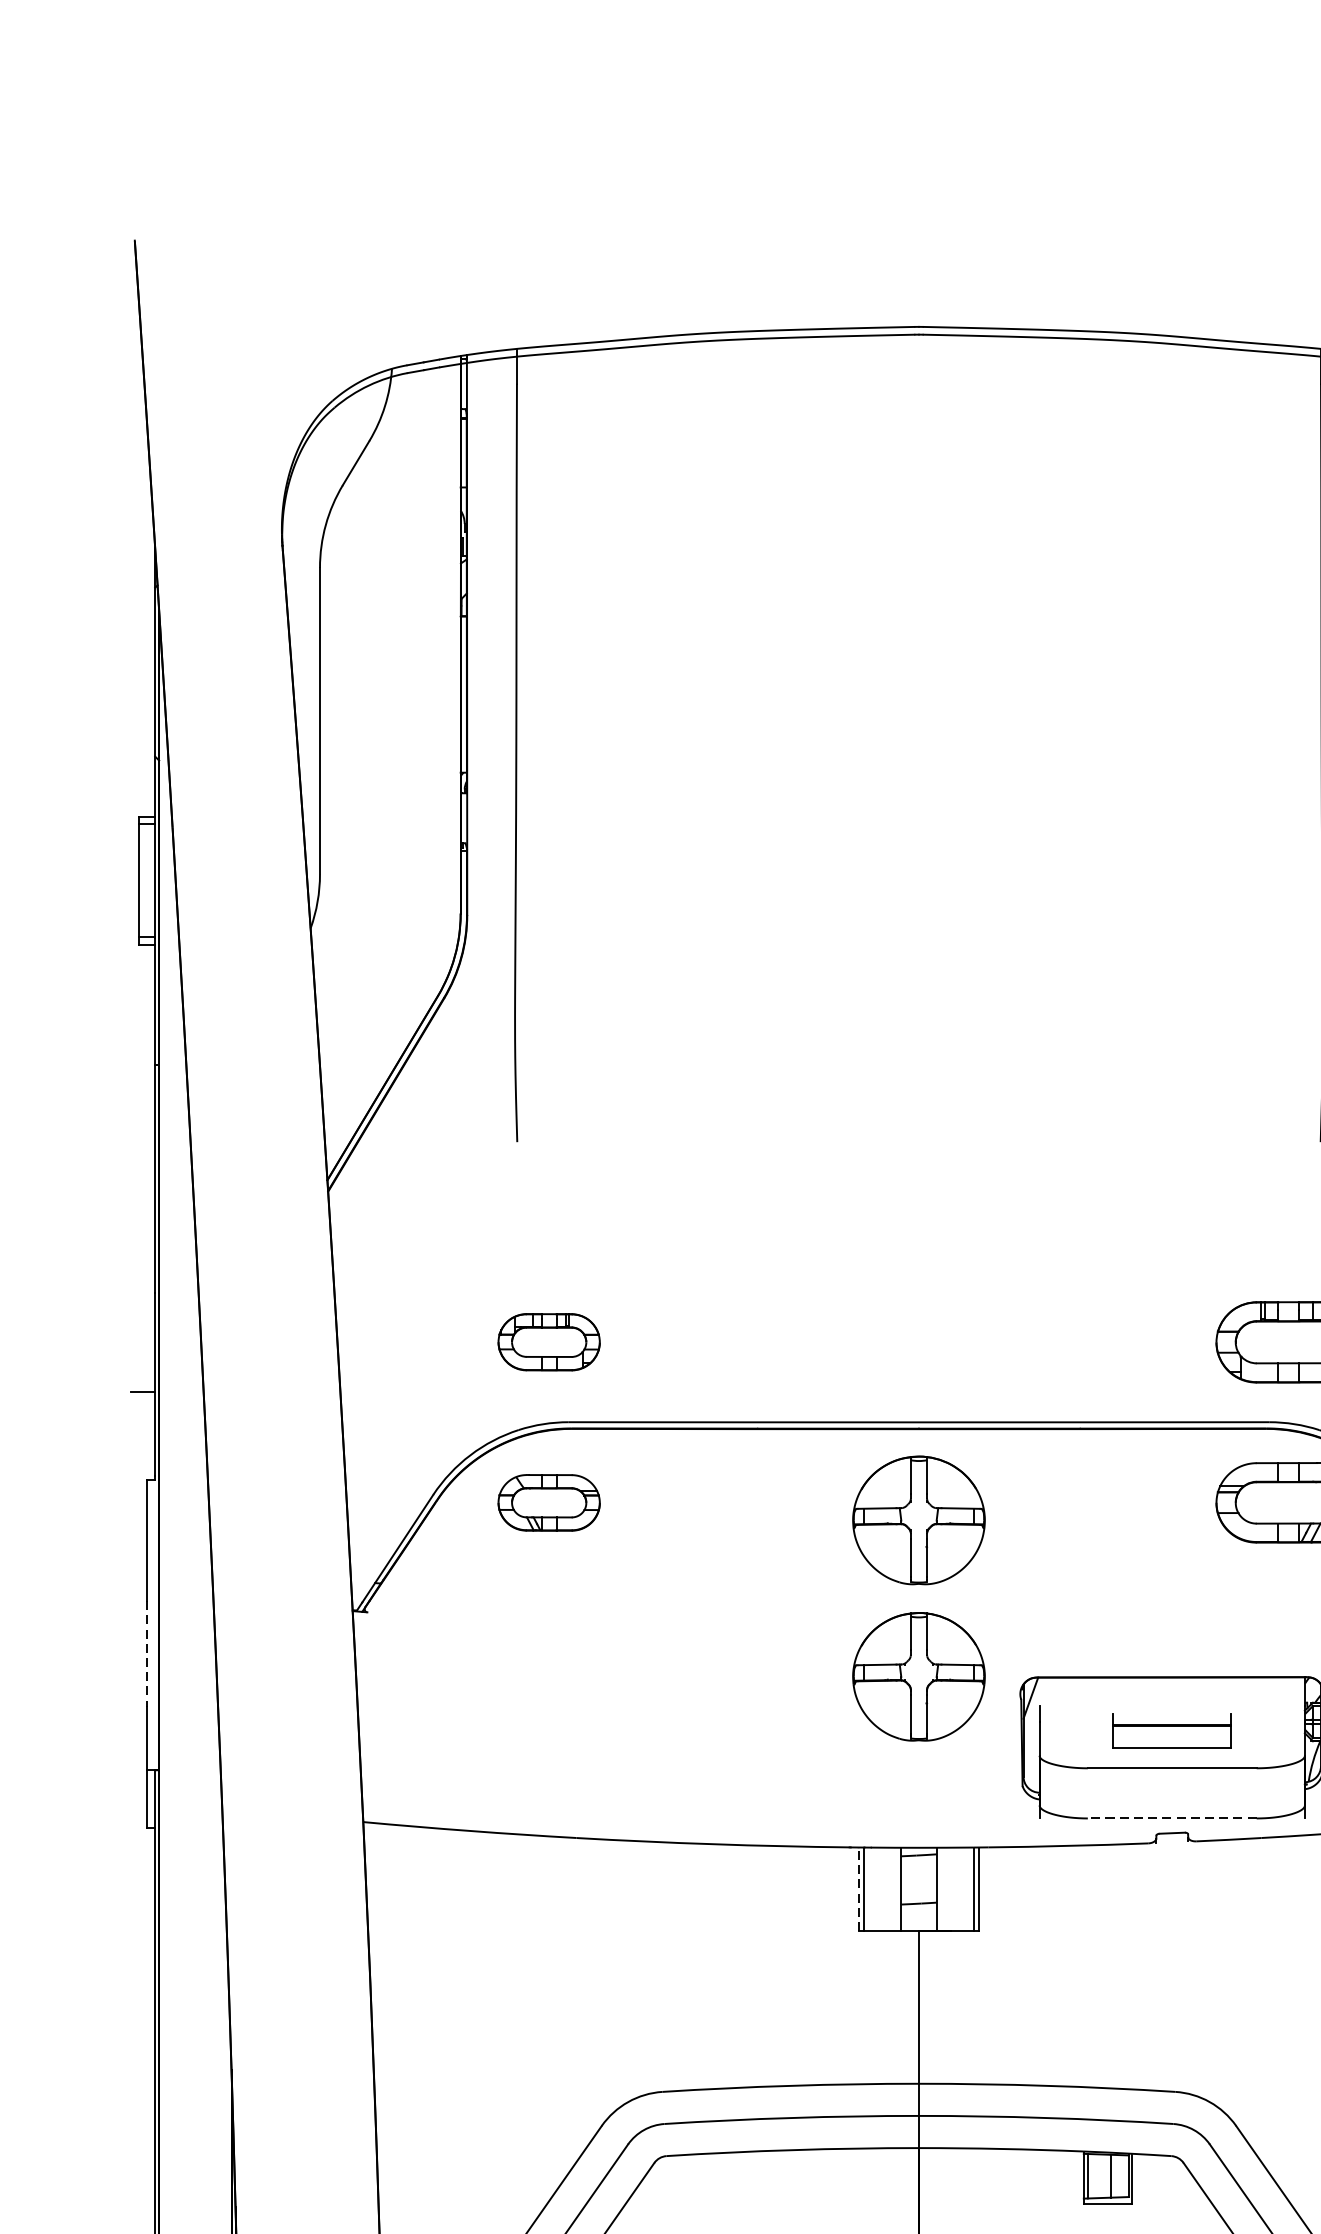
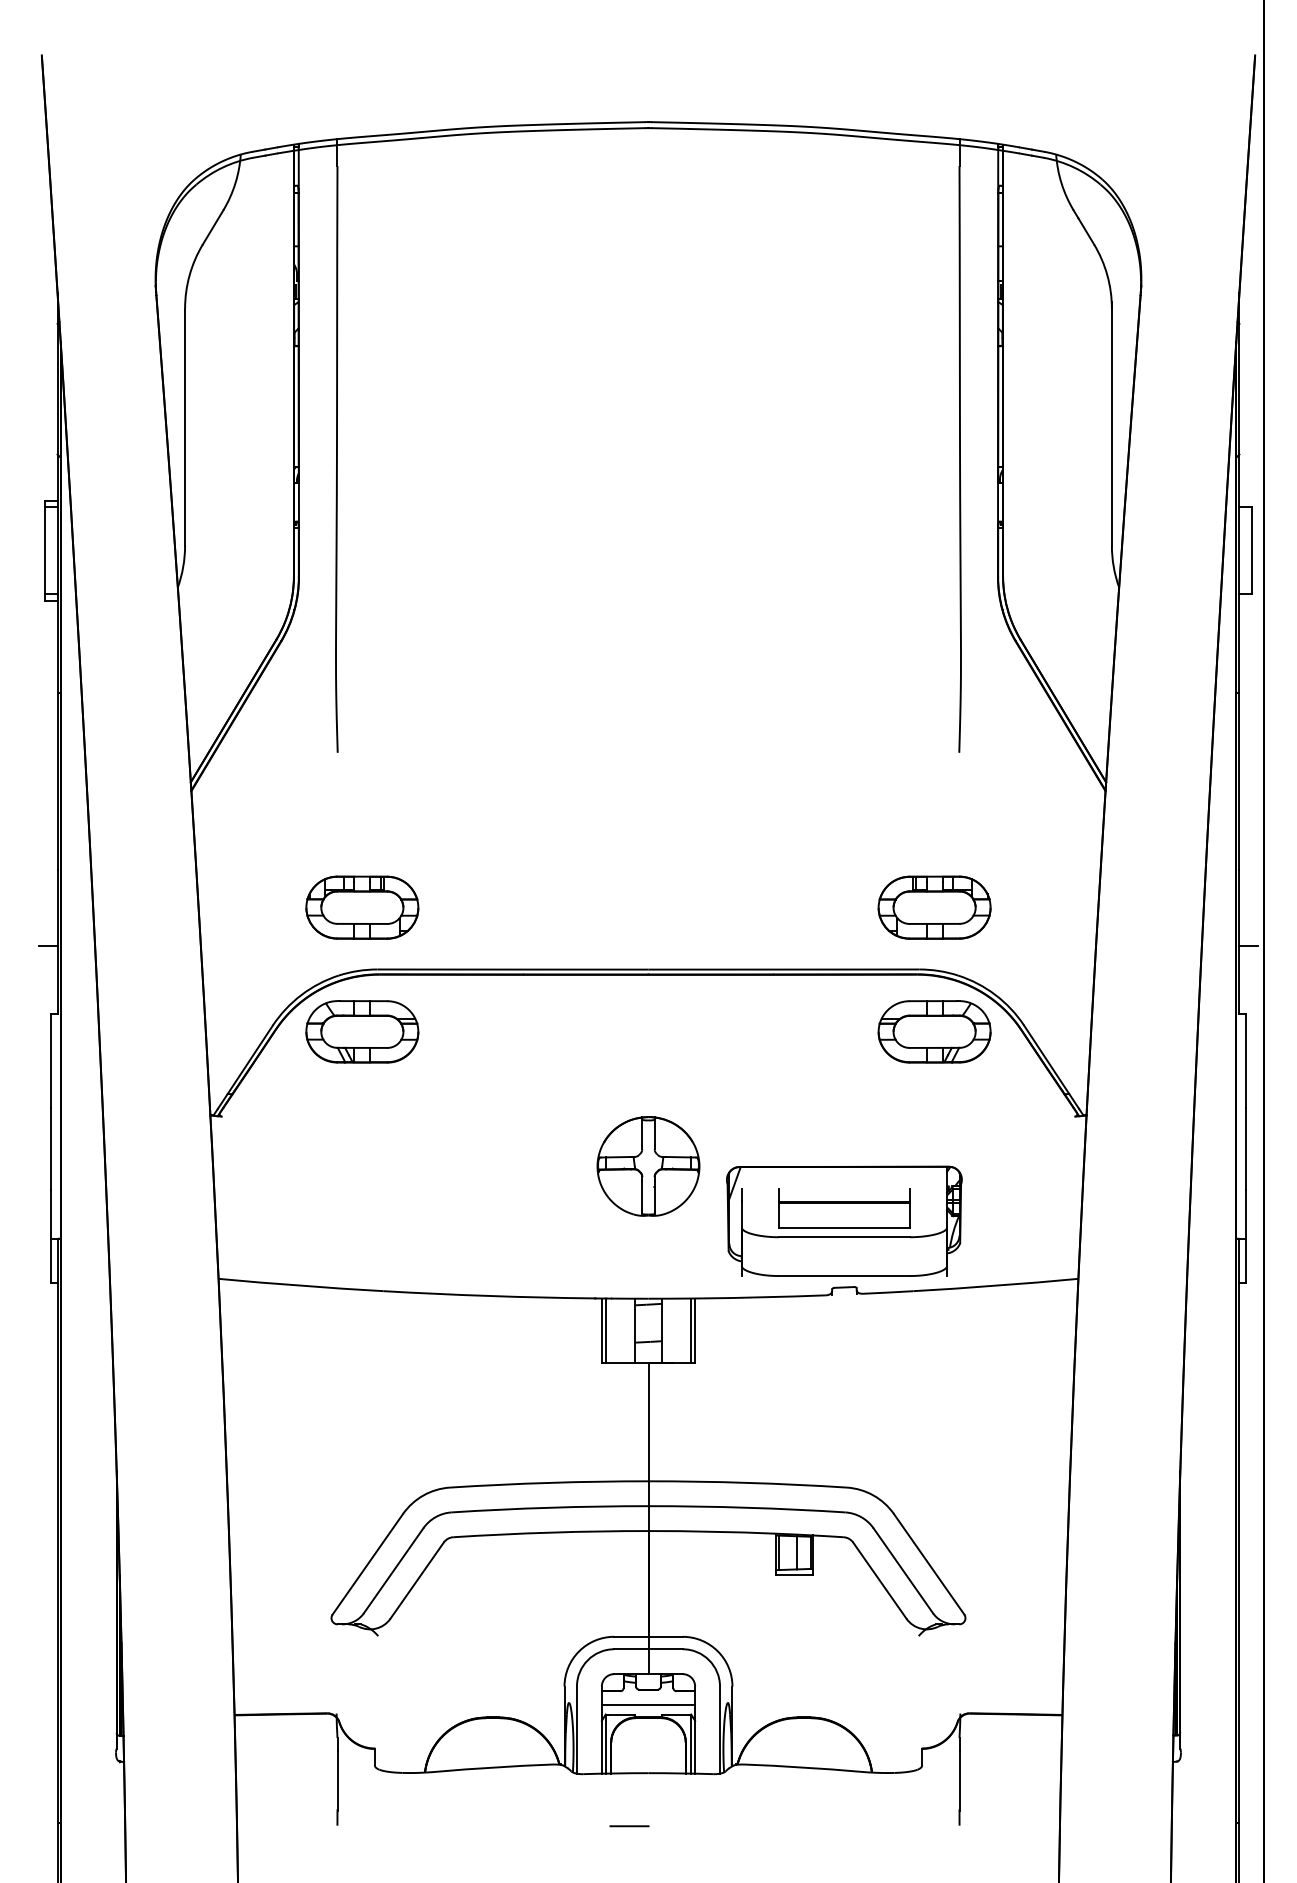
part: (549, 1342) -> (362, 907), size x1.43
part: (549, 1502) -> (362, 1031), size x1.43
part: (918, 1520) -> (648, 1045), removed
line: (147, 1654) -> (51, 1149), dashed -> solid
part: (1172, 1731) -> (844, 1208), size x1.43
line: (1171, 1819) -> (843, 1276), dashed -> solid
line: (858, 1888) -> (601, 1330), dashed -> solid

